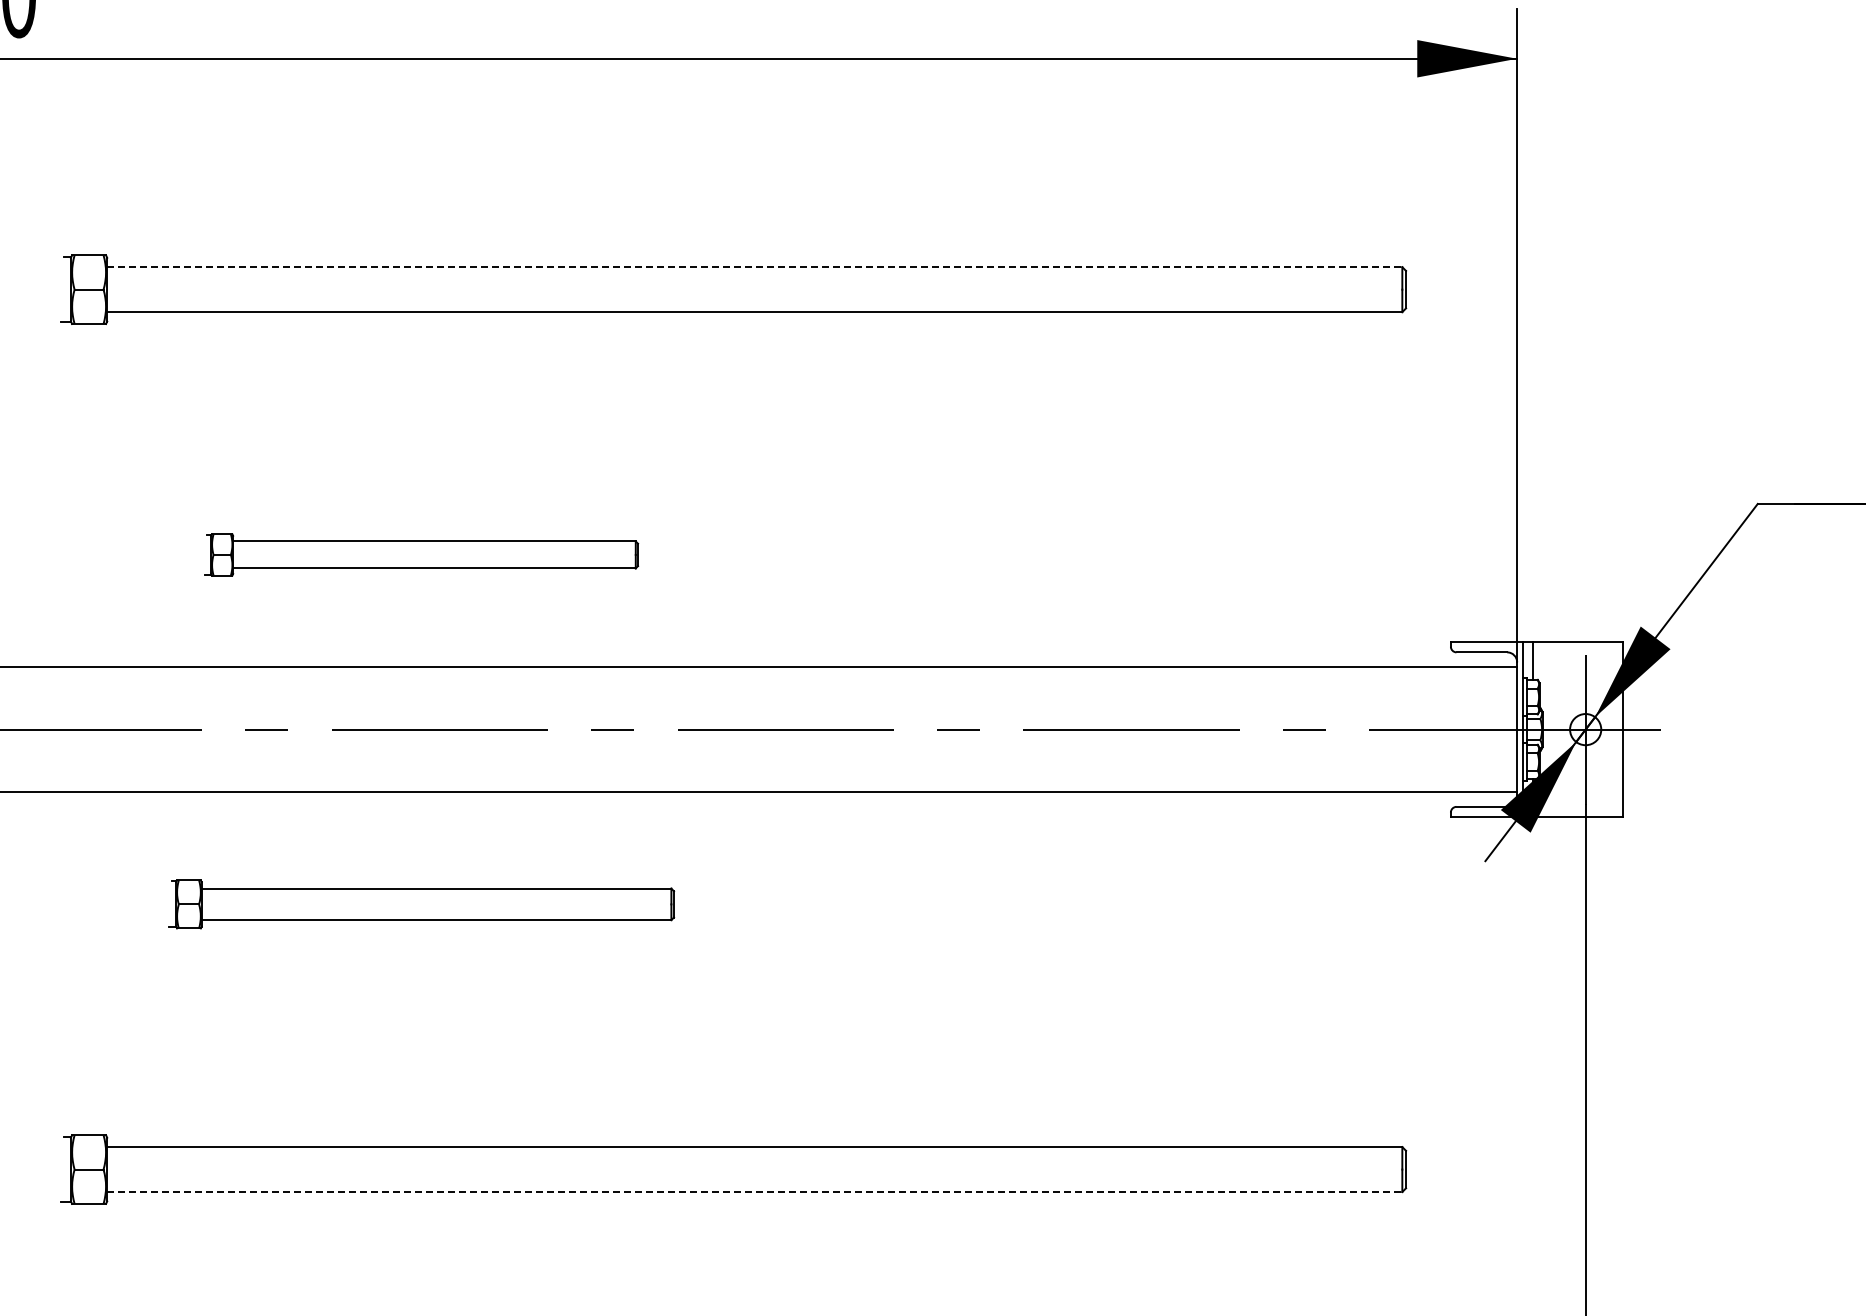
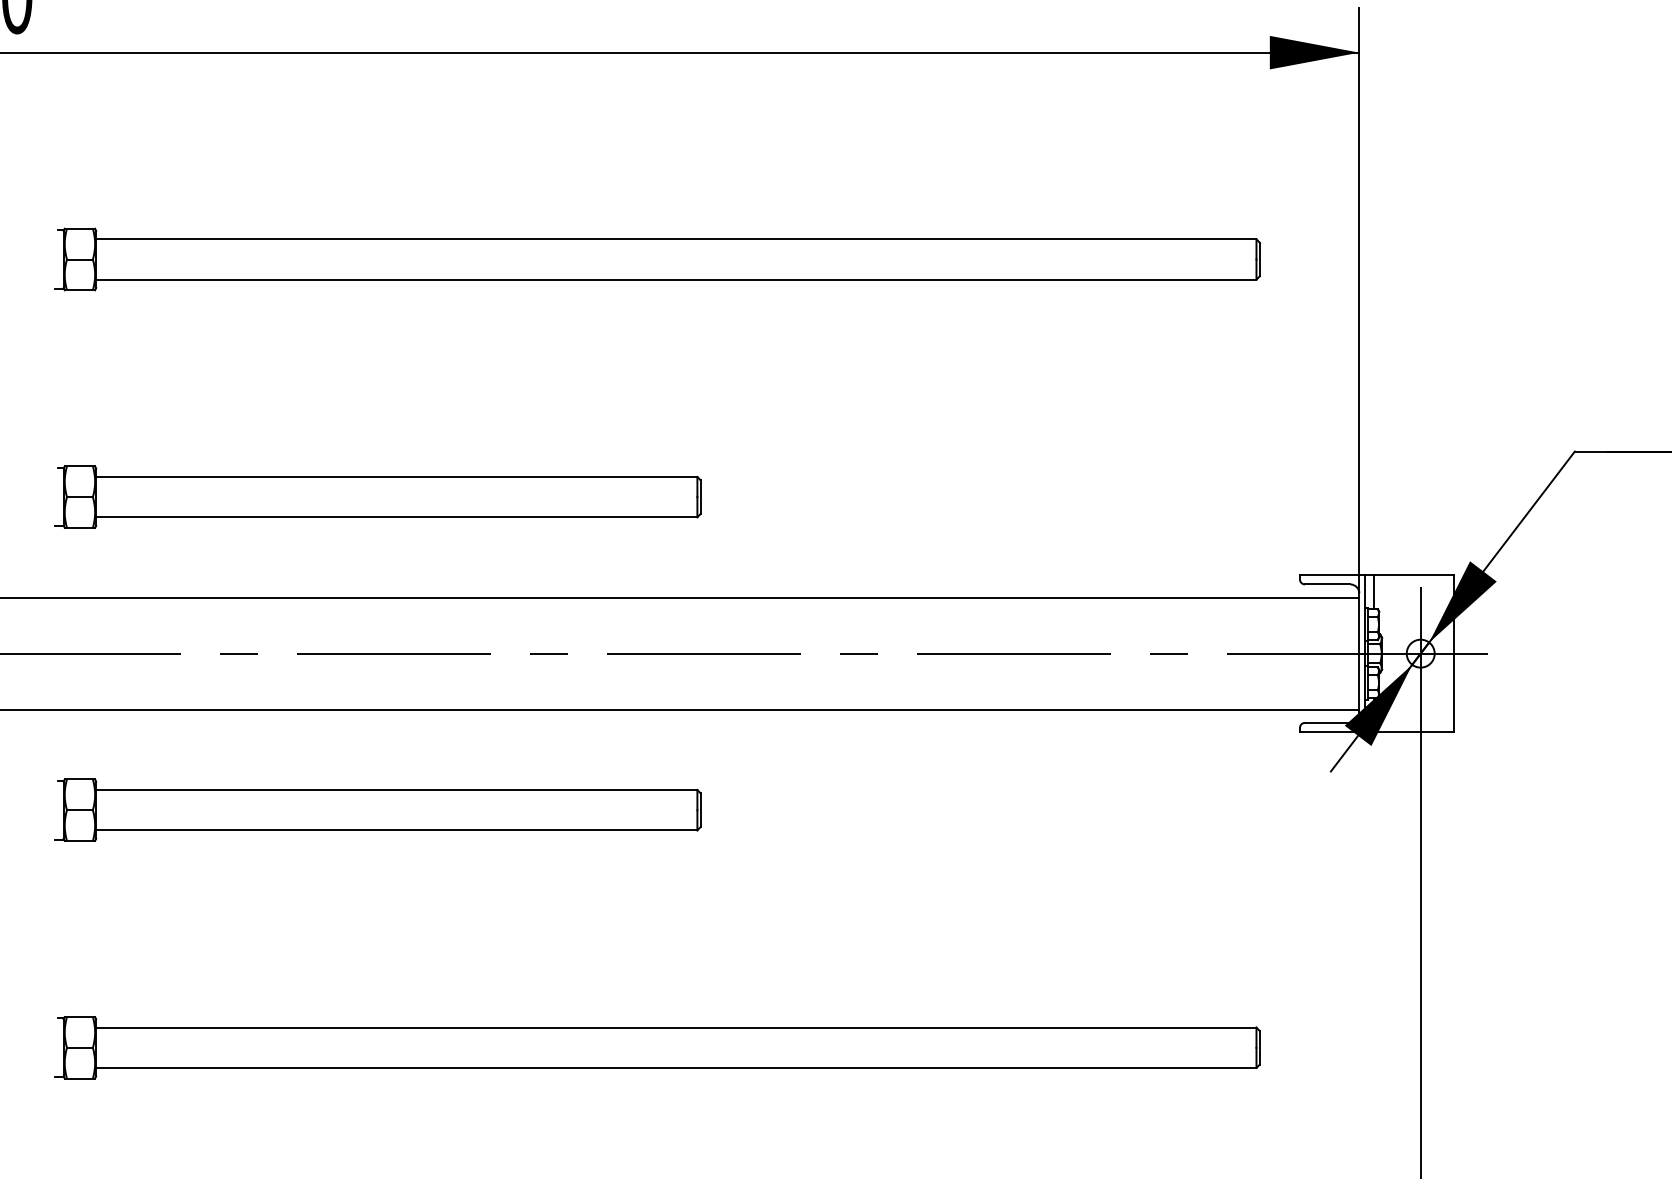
line: (754, 267) -> (676, 239), dashed -> solid
part: (421, 554) -> (377, 496), size x1.67
part: (421, 904) -> (377, 810), size x1.43
line: (754, 1192) -> (676, 1068), dashed -> solid

